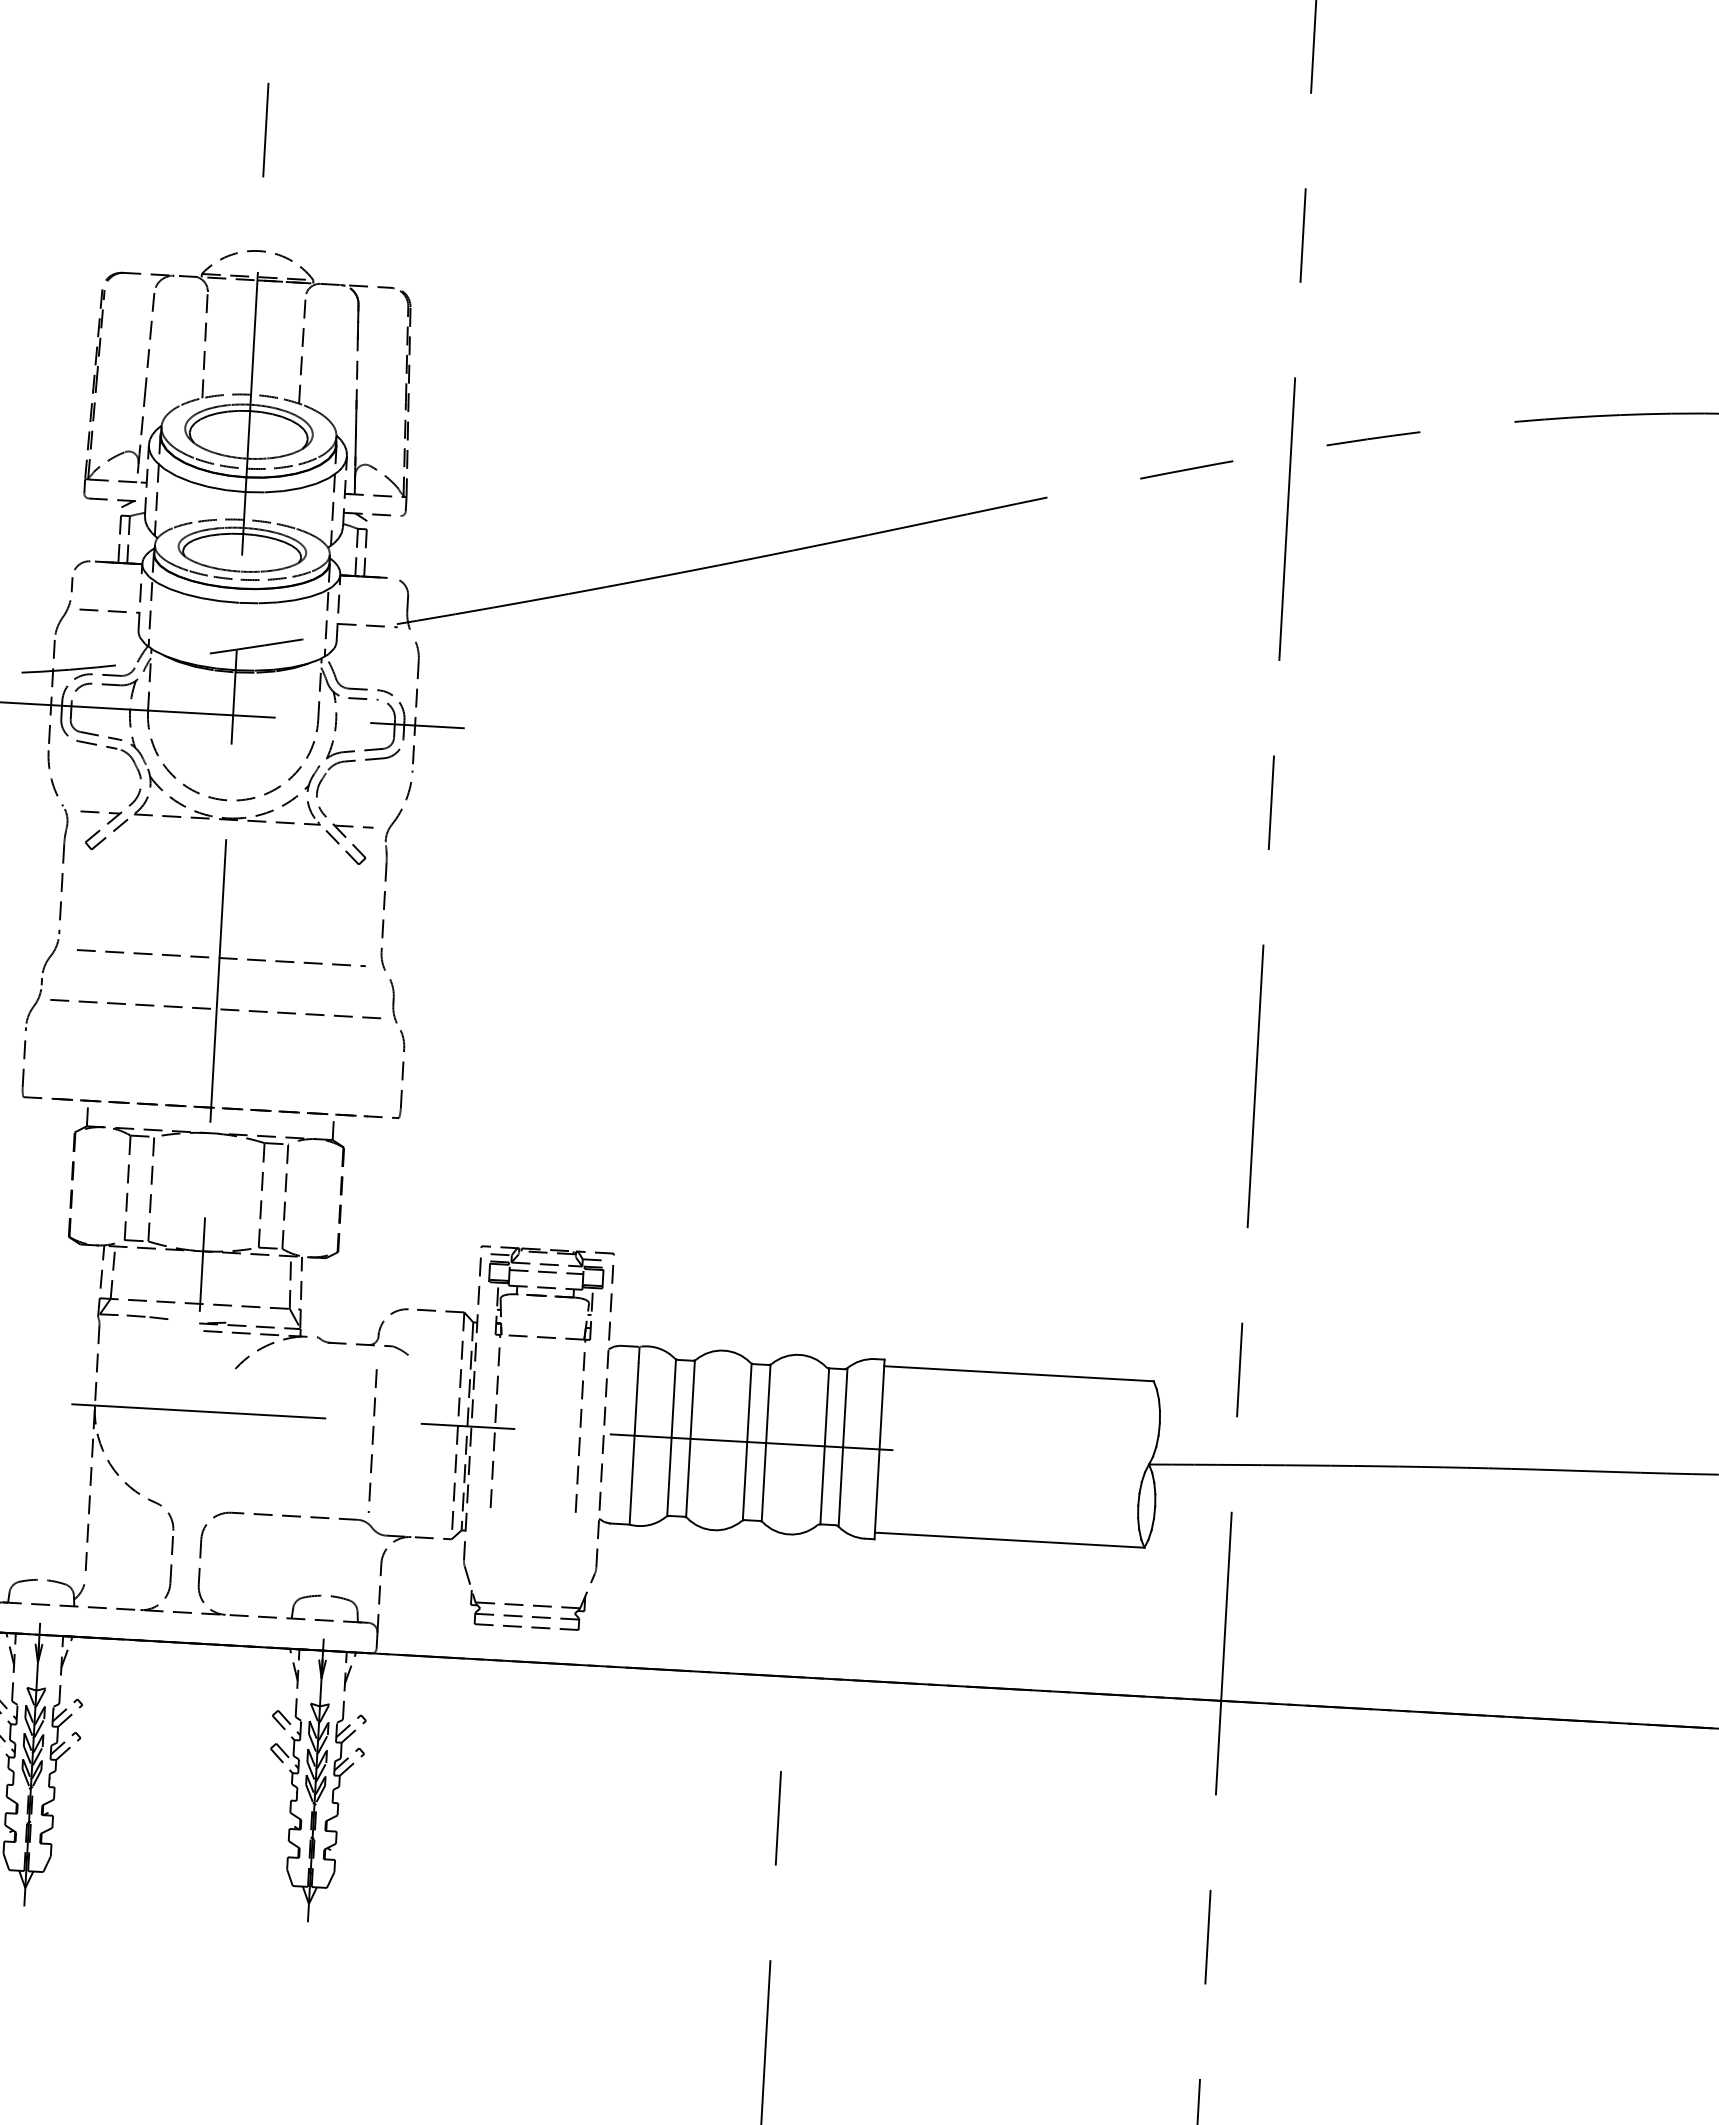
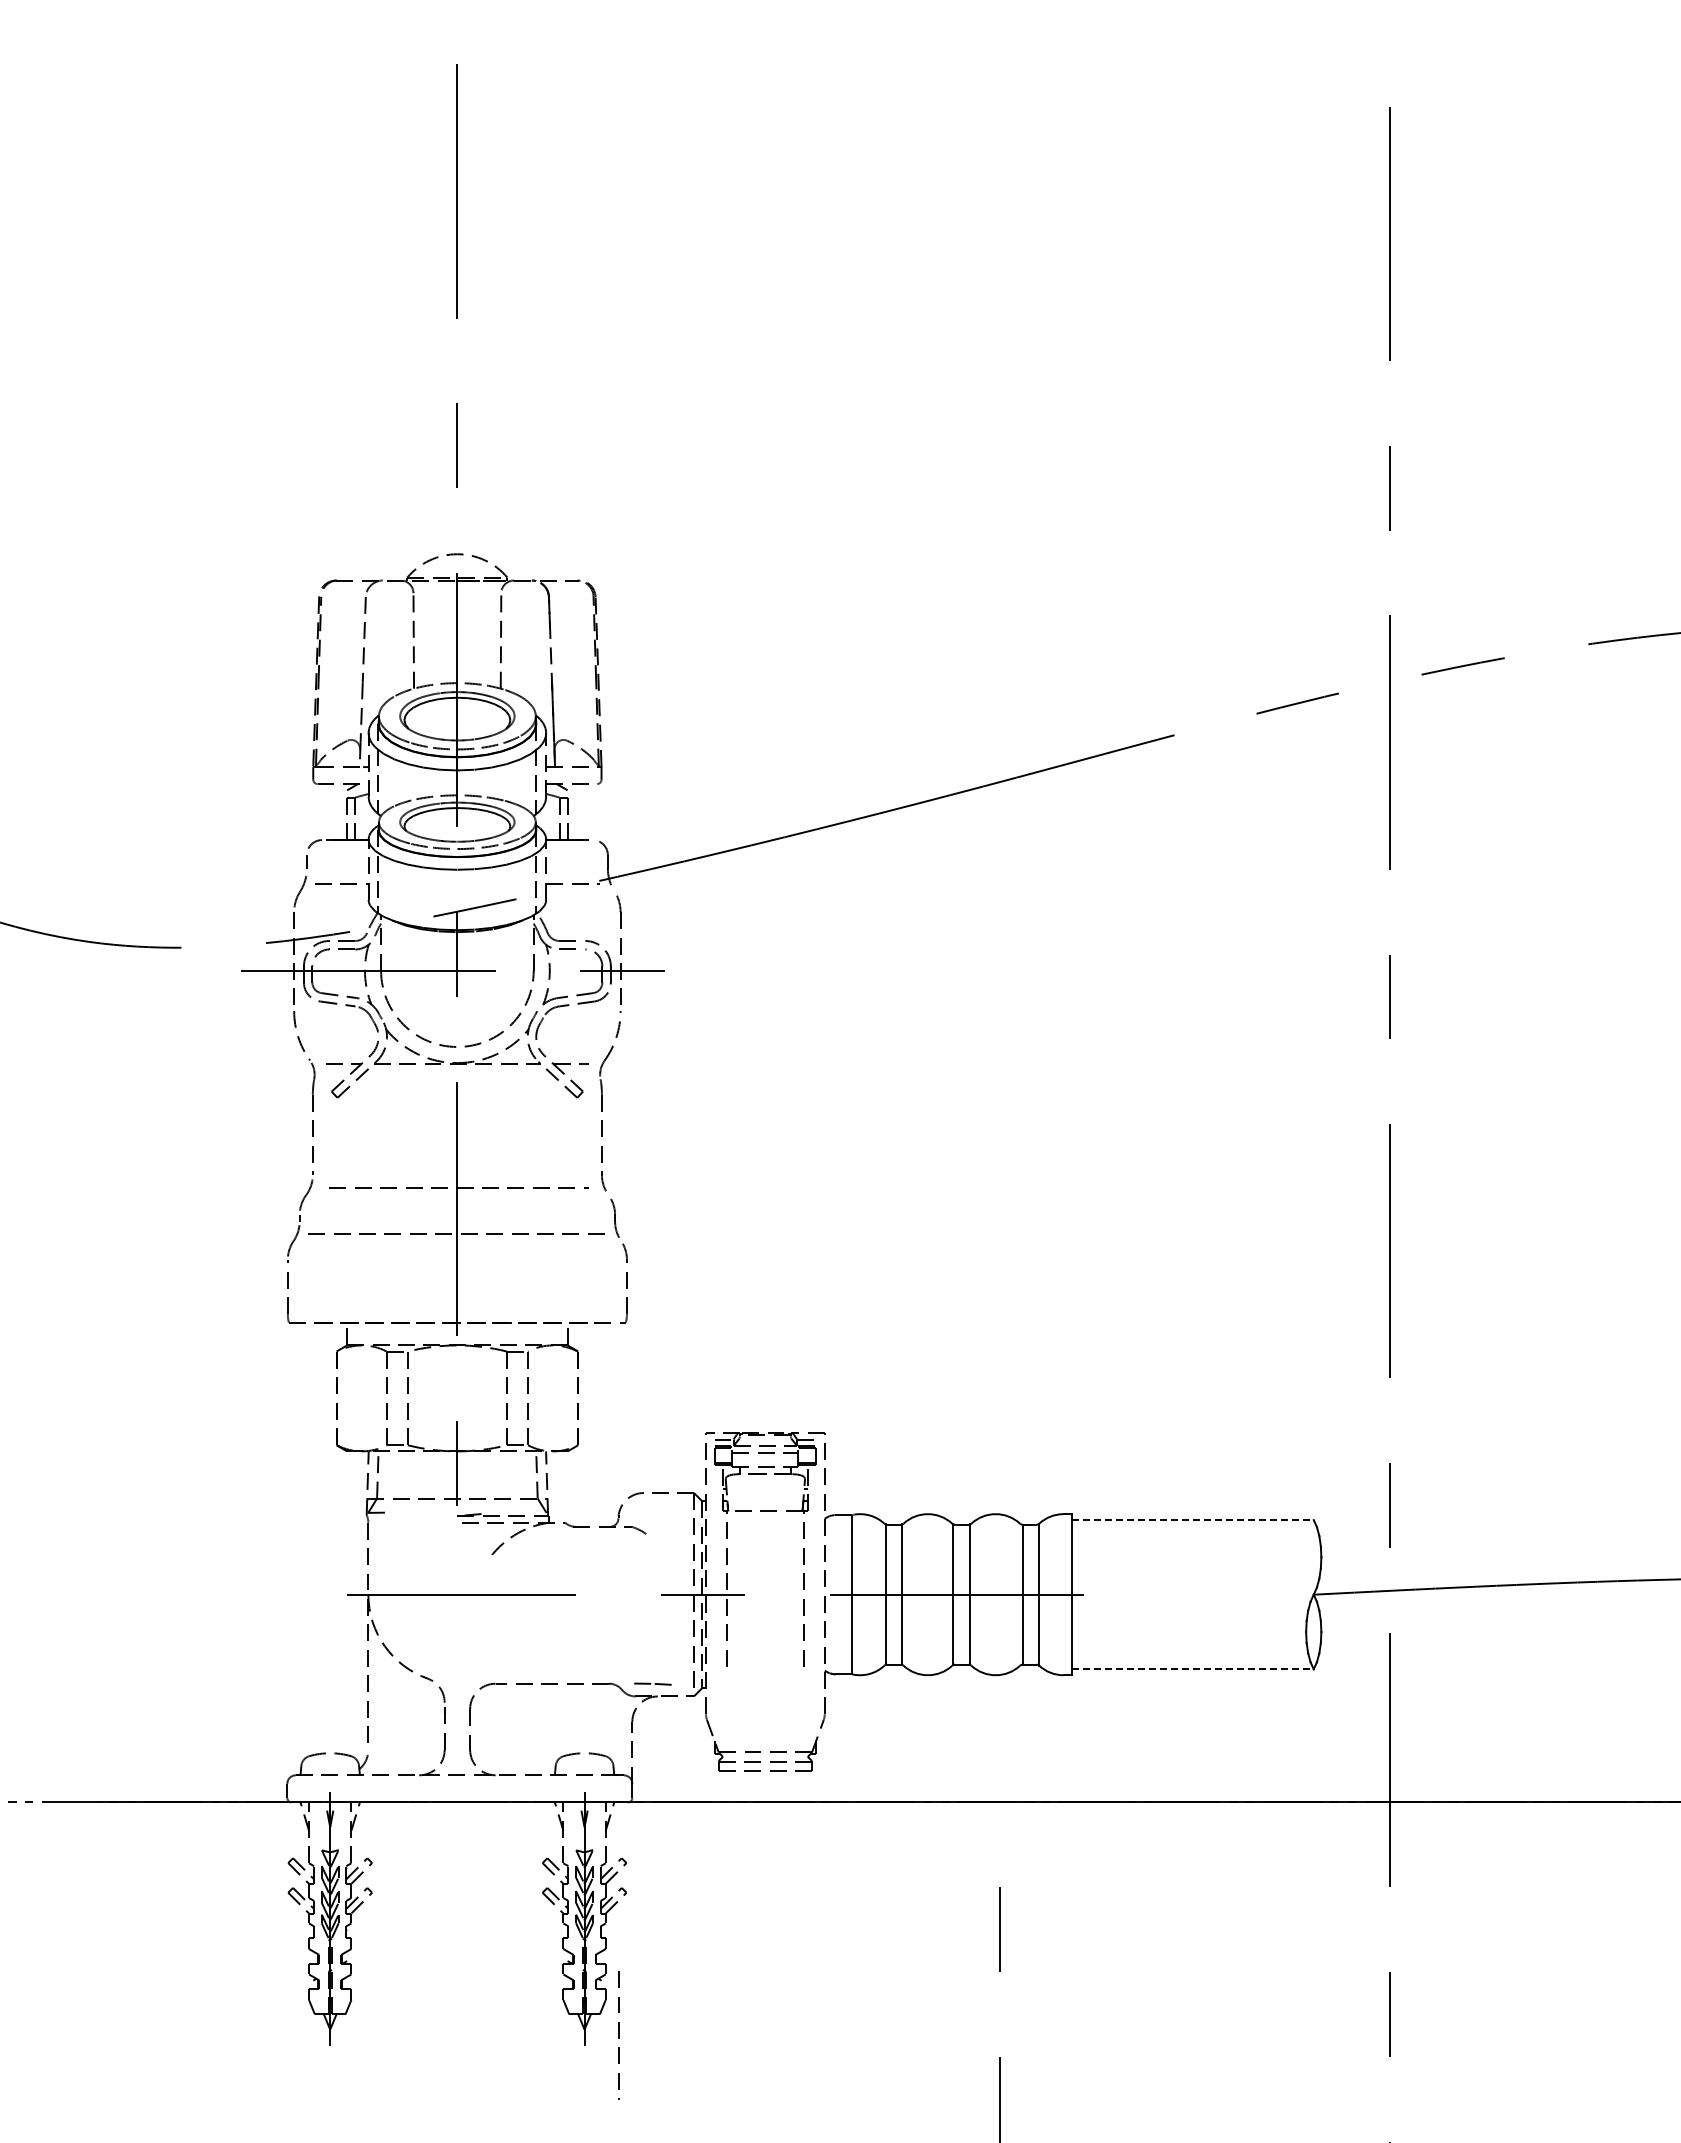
line: (145, 1316) -> (651, 1683), moved
line: (1018, 1374) -> (1192, 1520), solid -> dashed
line: (372, 1441) -> (618, 2035), moved
line: (1009, 1540) -> (1192, 1669), solid -> dashed

